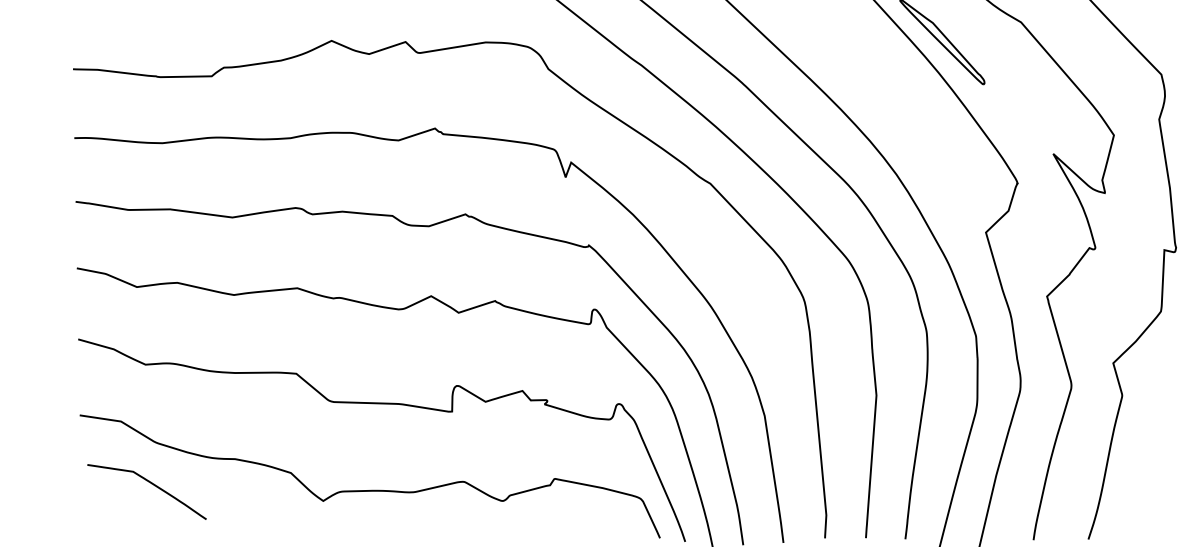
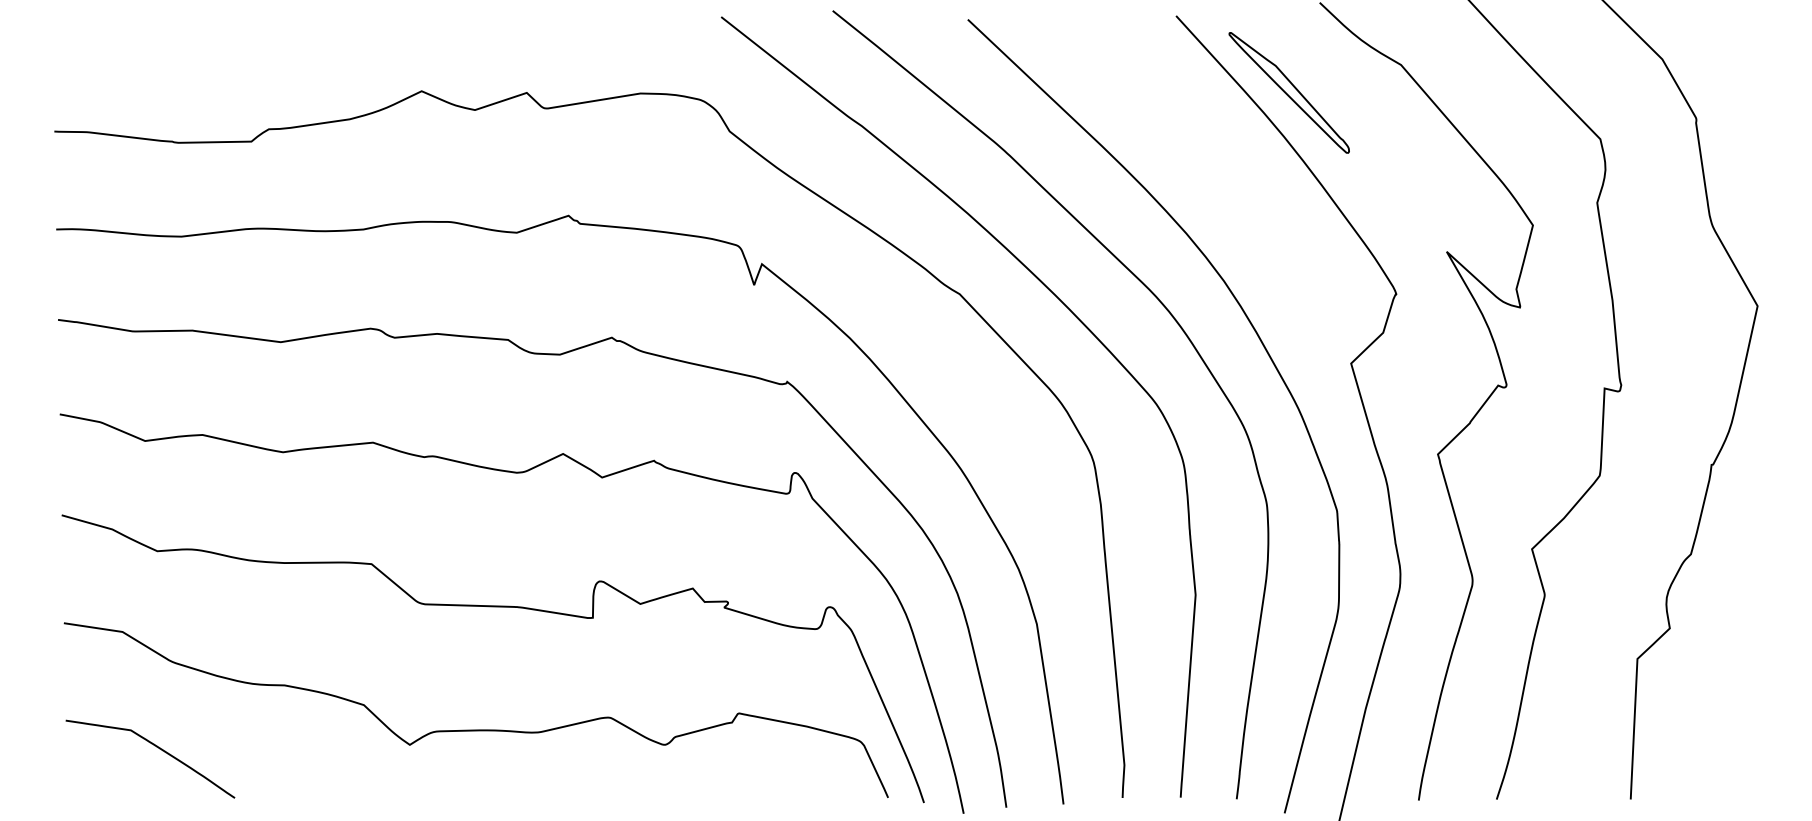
curve: (151, 483) -> (156, 747), moved

